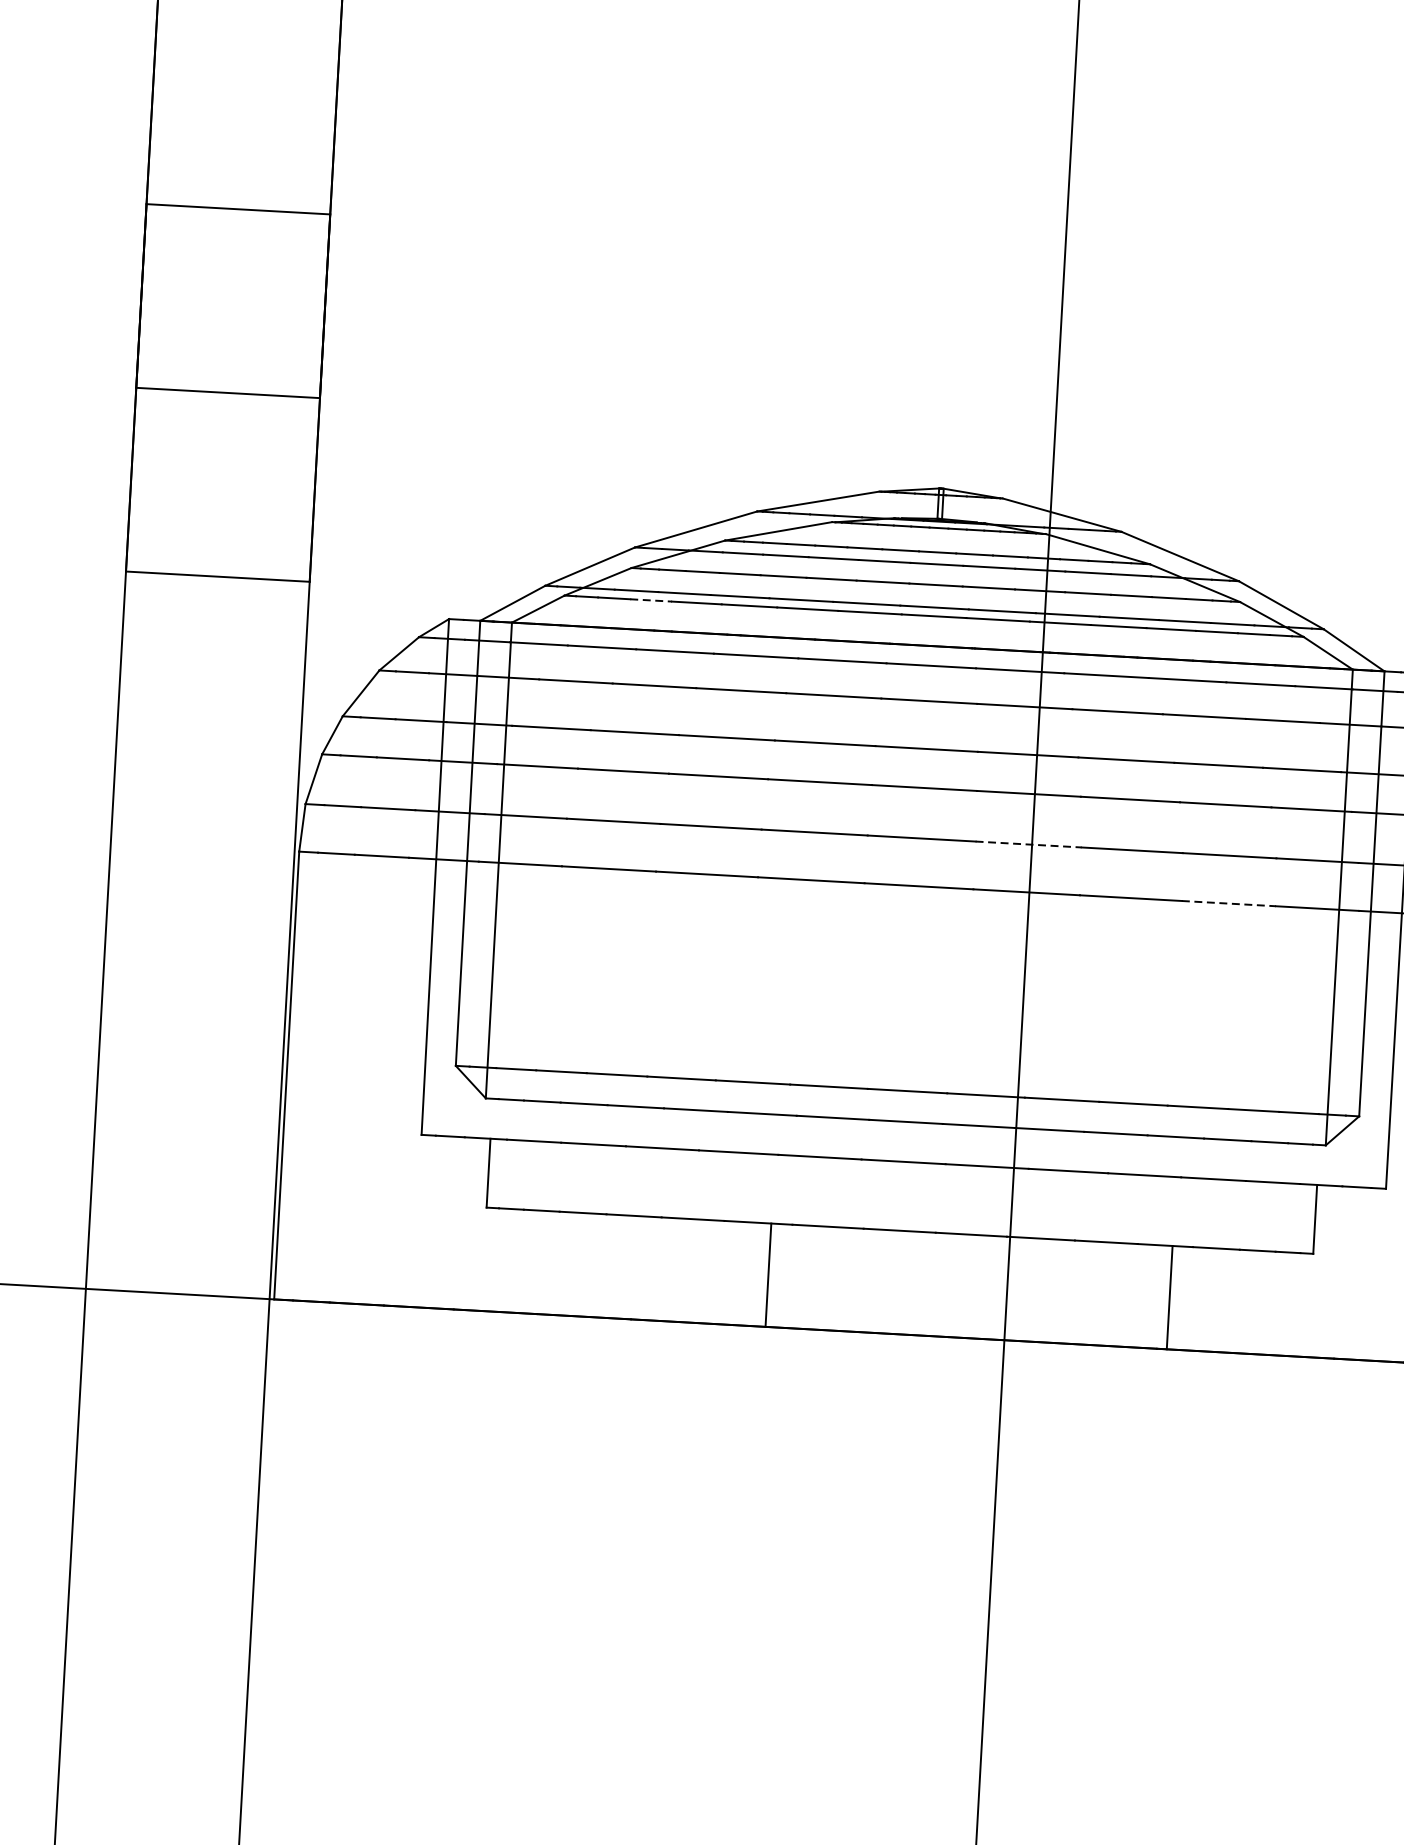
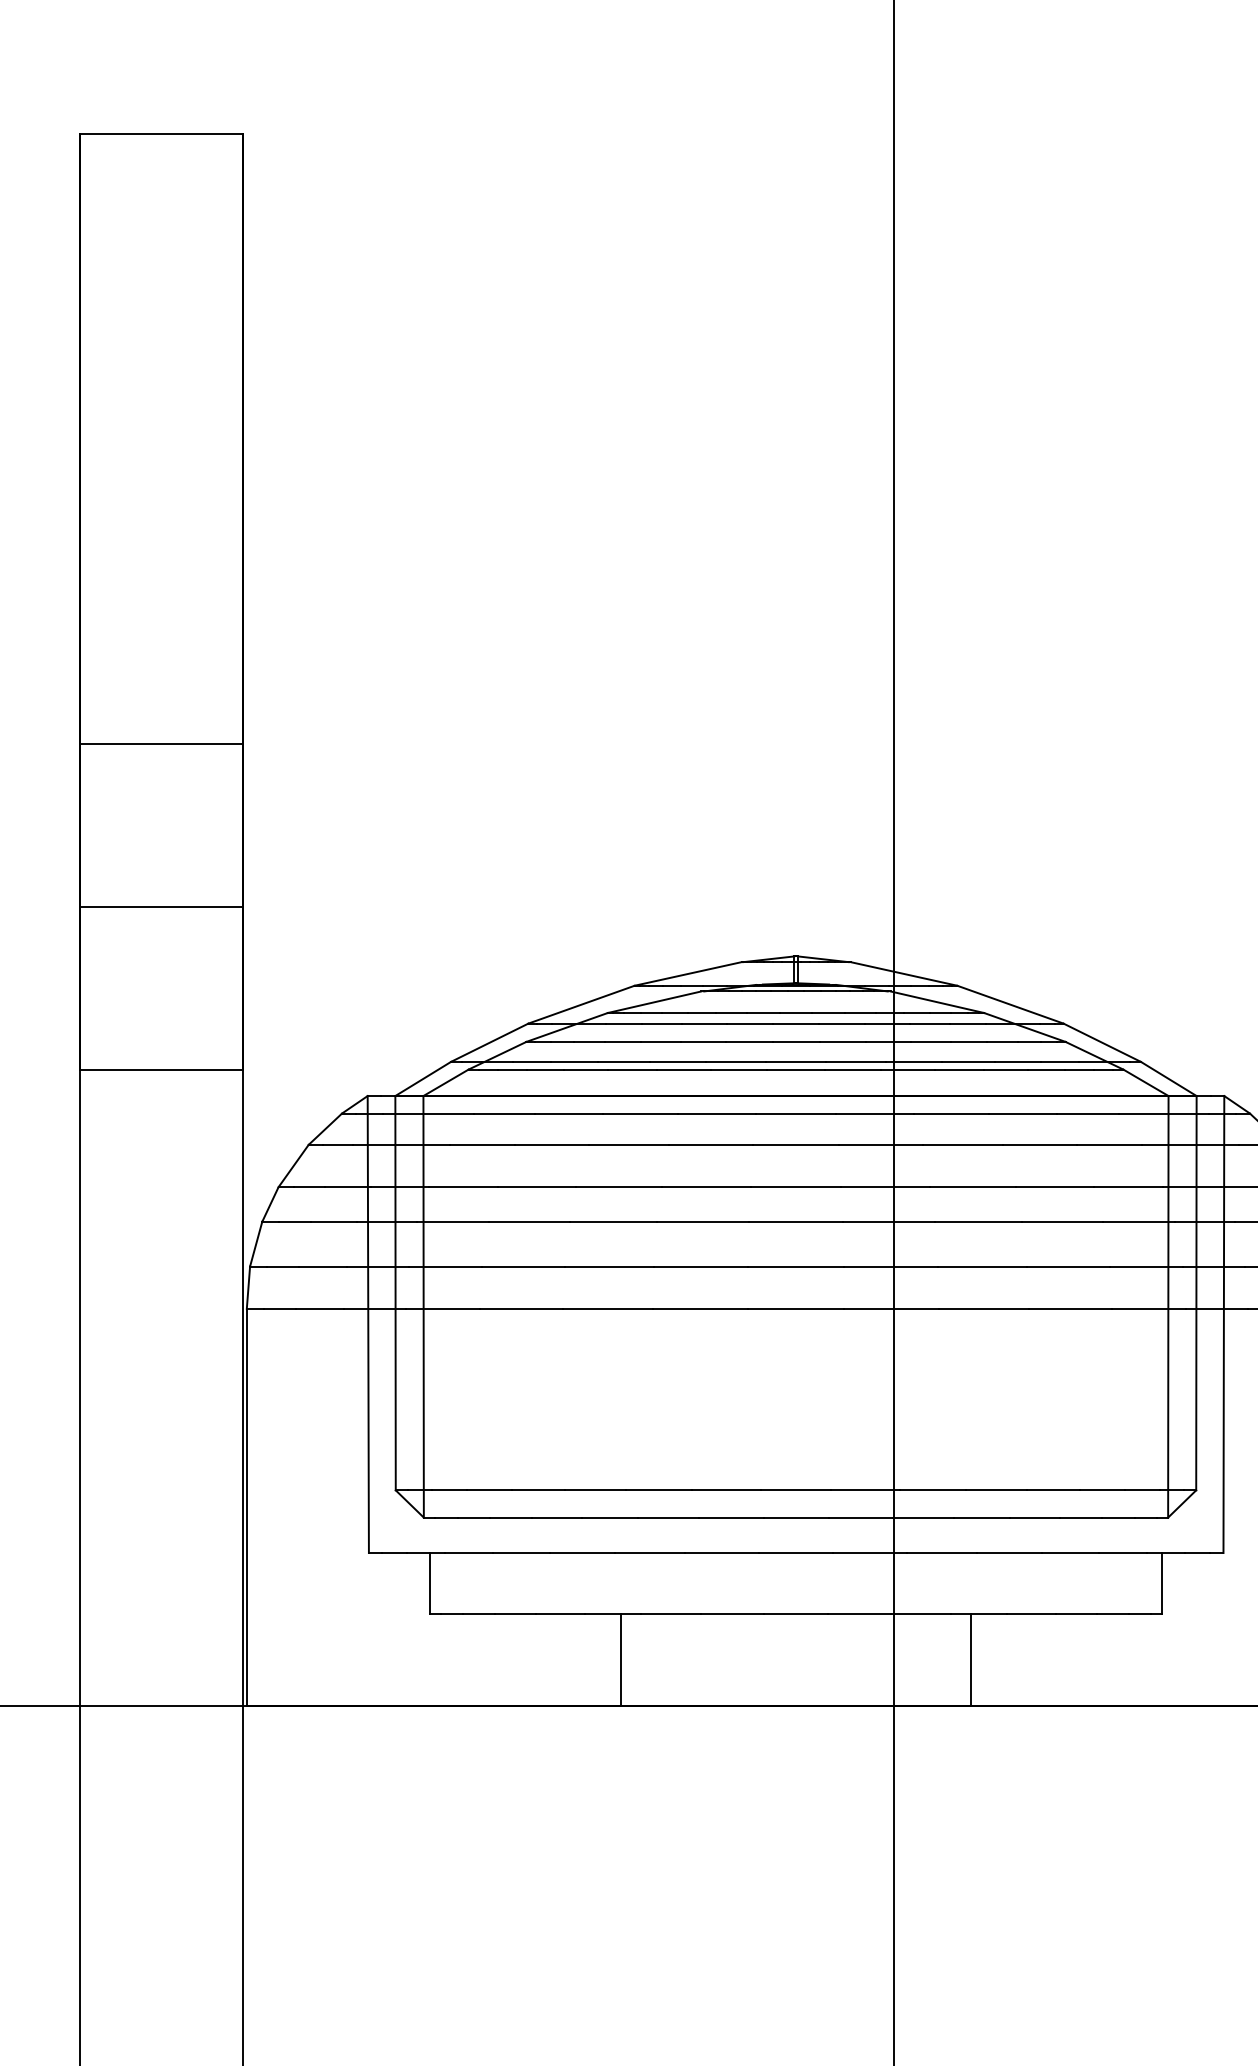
line: (651, 600) -> (545, 1069), dashed -> solid
line: (1029, 844) -> (891, 1266), dashed -> solid
line: (1228, 903) -> (1070, 1308), dashed -> solid
line: (768, 1274) -> (621, 1659), moved
line: (1169, 1297) -> (970, 1659), moved

